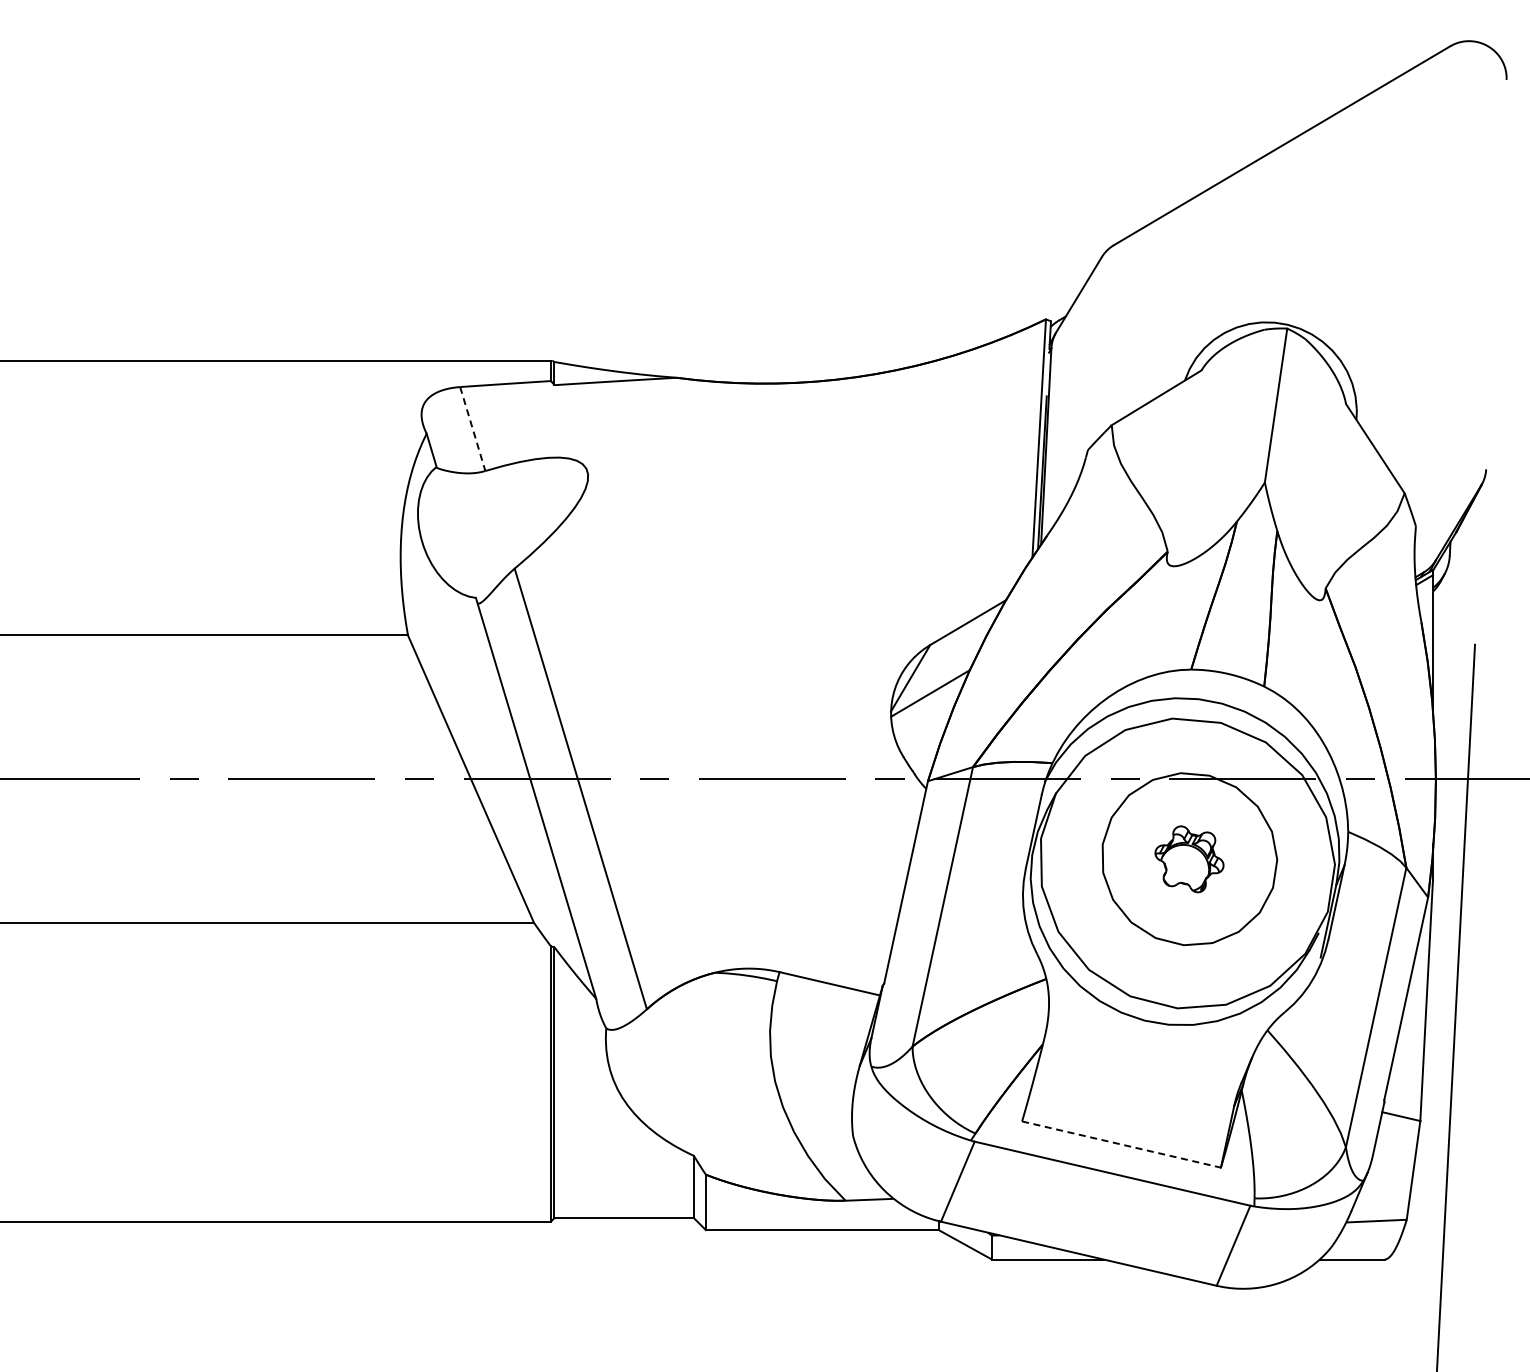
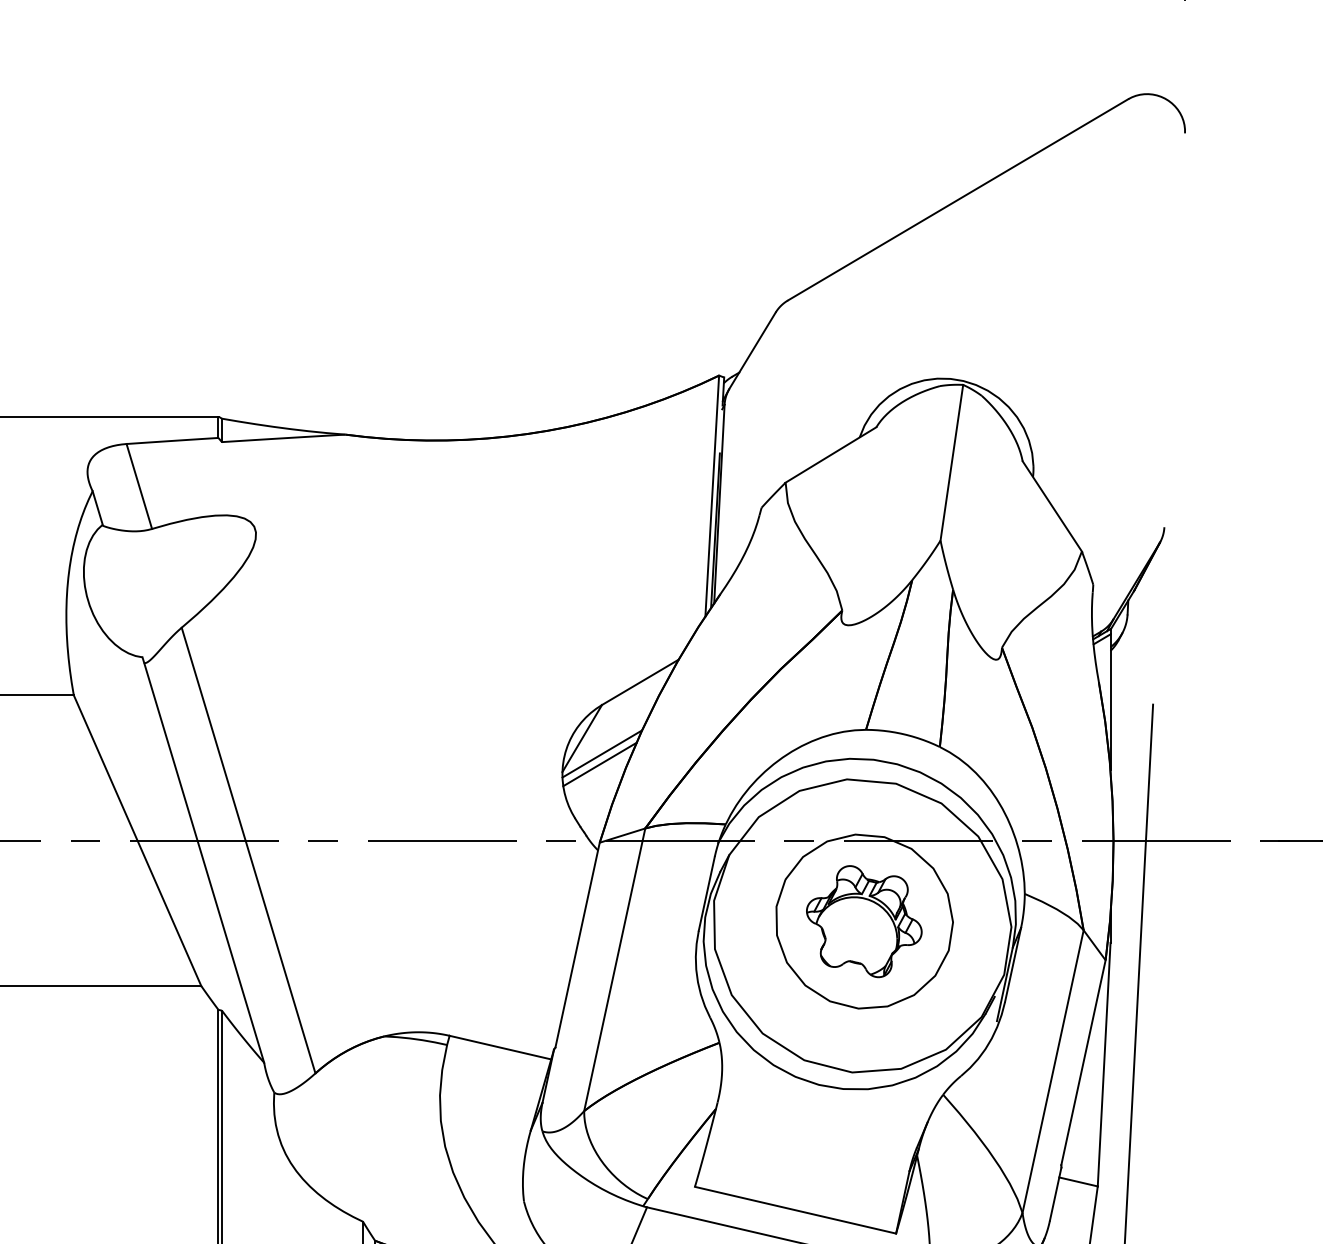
line: (472, 429) -> (139, 486), dashed -> solid
line: (927, 703) -> (599, 764), added
part: (1189, 859) -> (864, 921), size x1.67
line: (1122, 1144) -> (796, 1210), dashed -> solid

